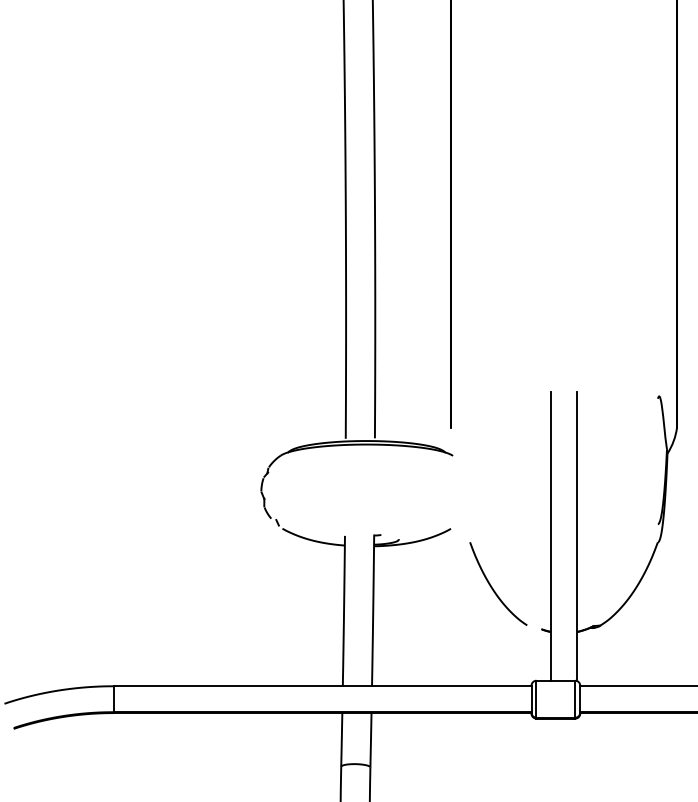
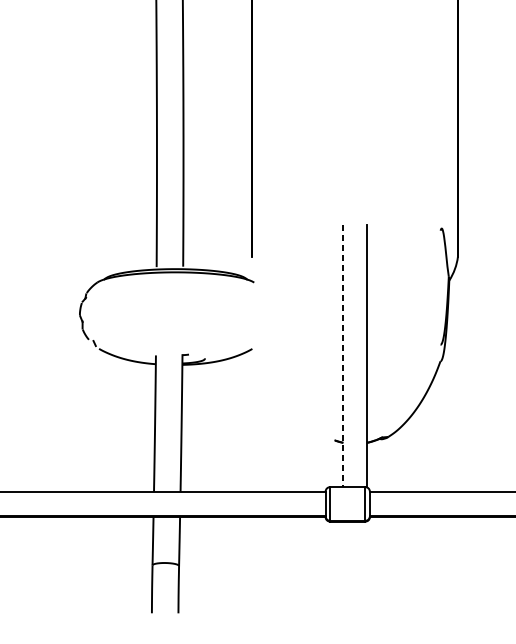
line: (551, 537) -> (343, 356), solid -> dashed
curve: (492, 586) -> (290, 401), removed

